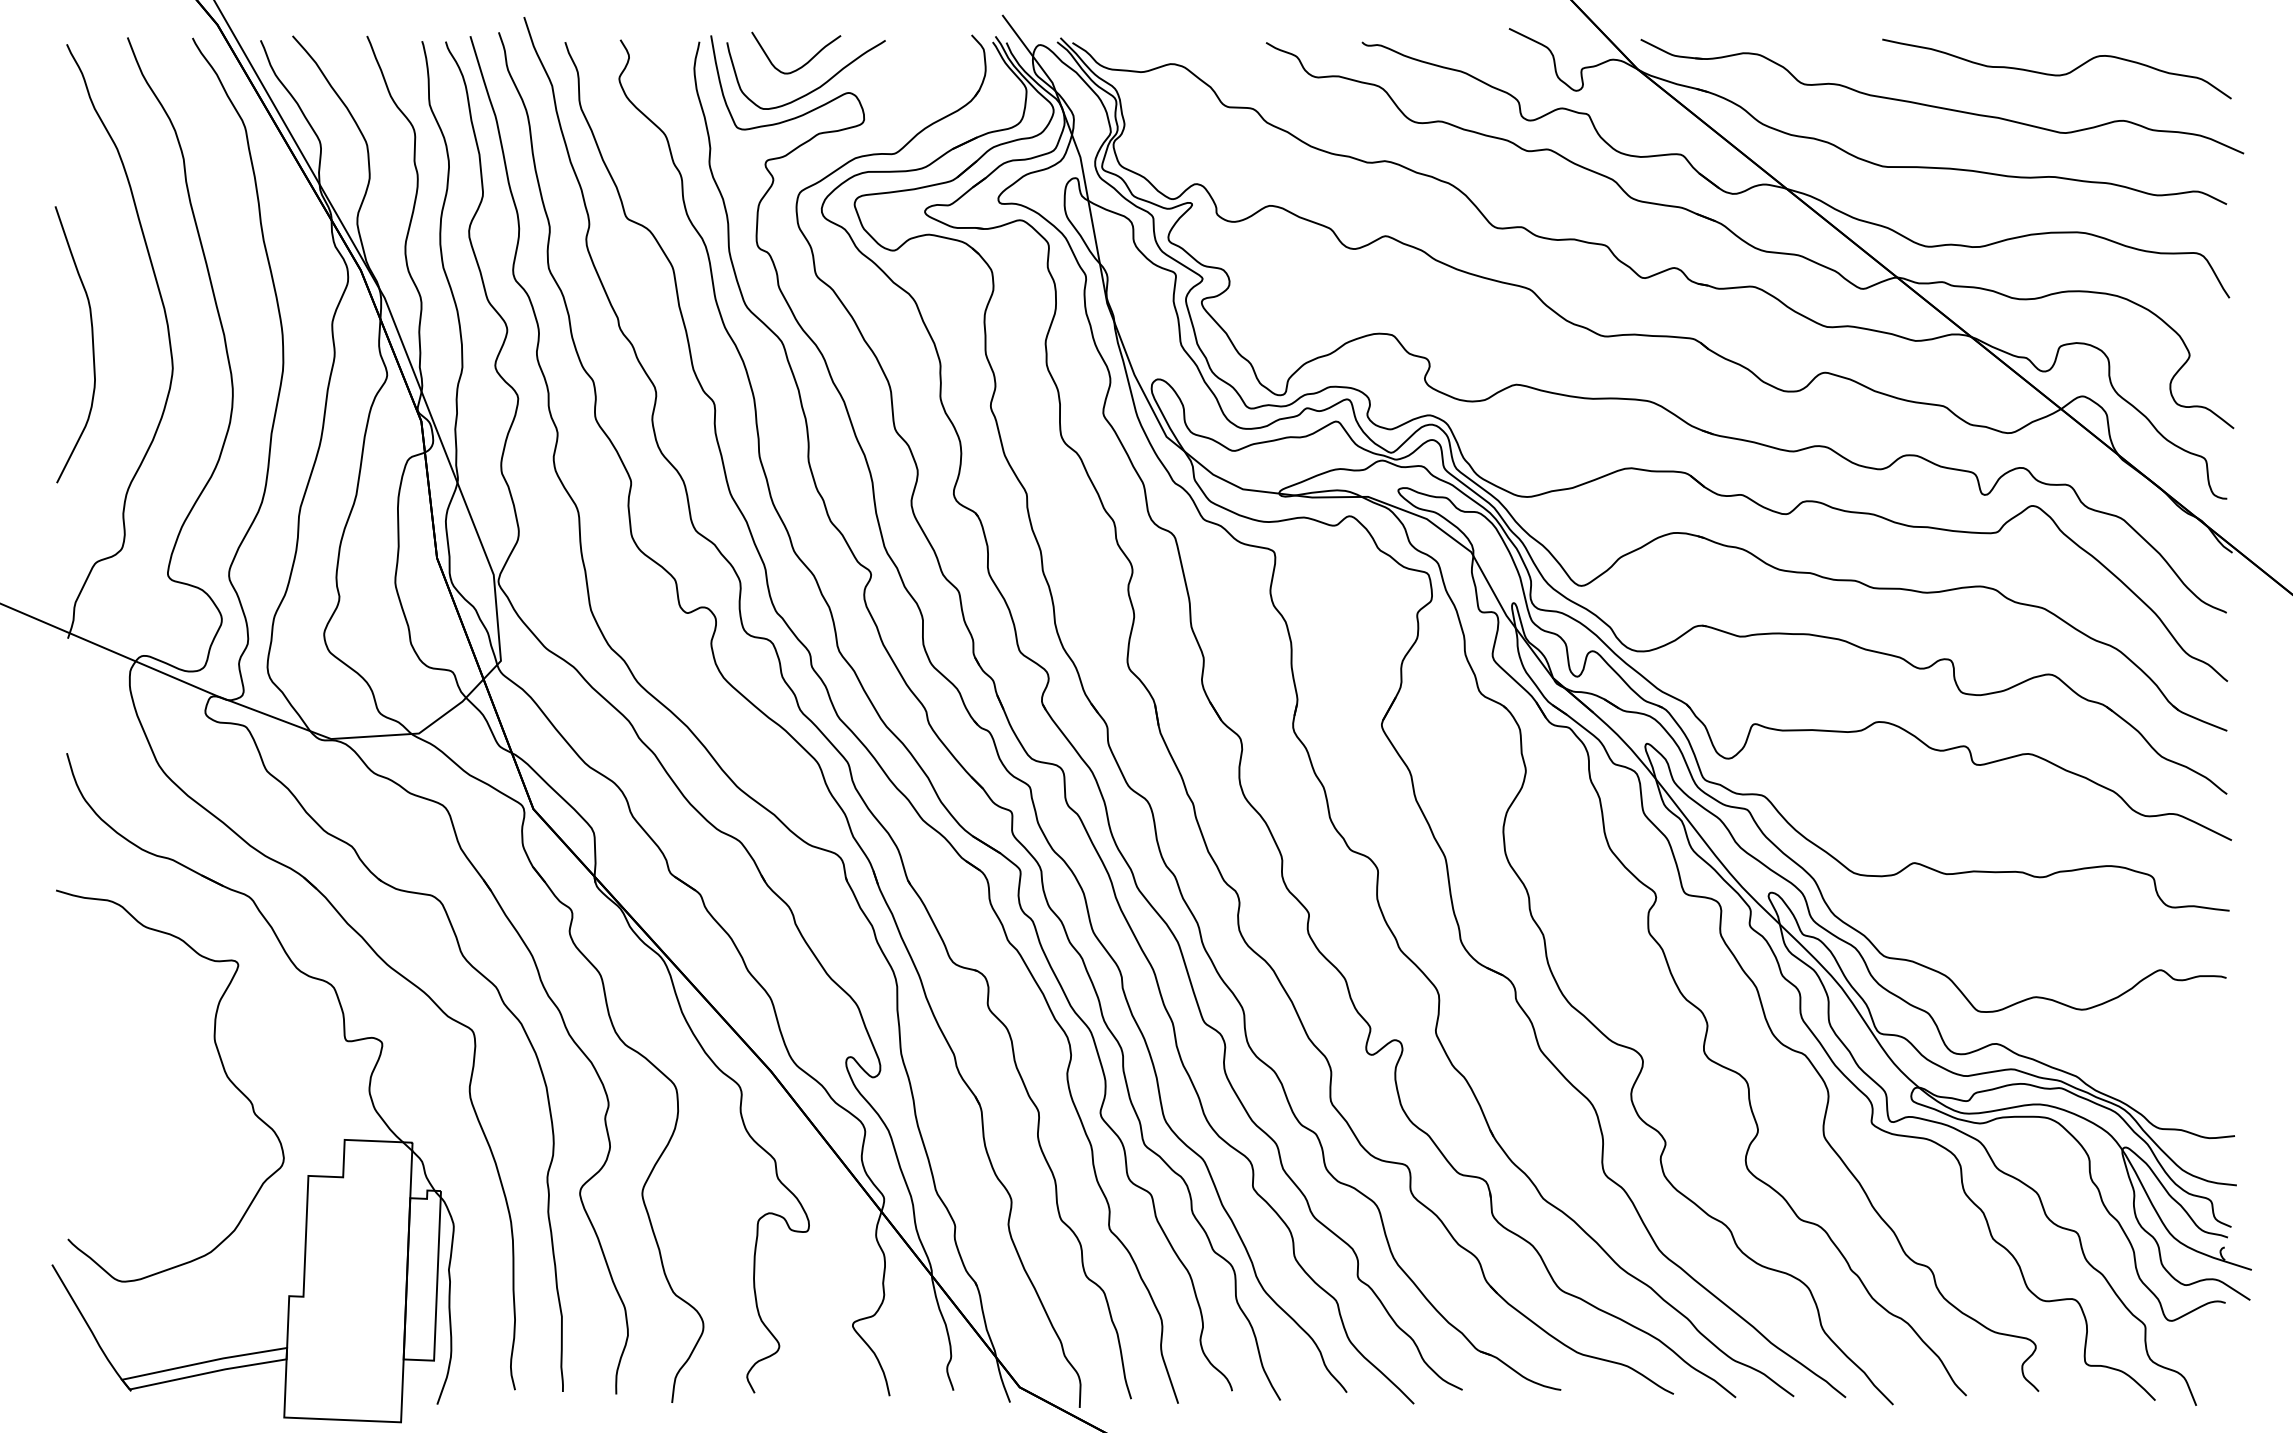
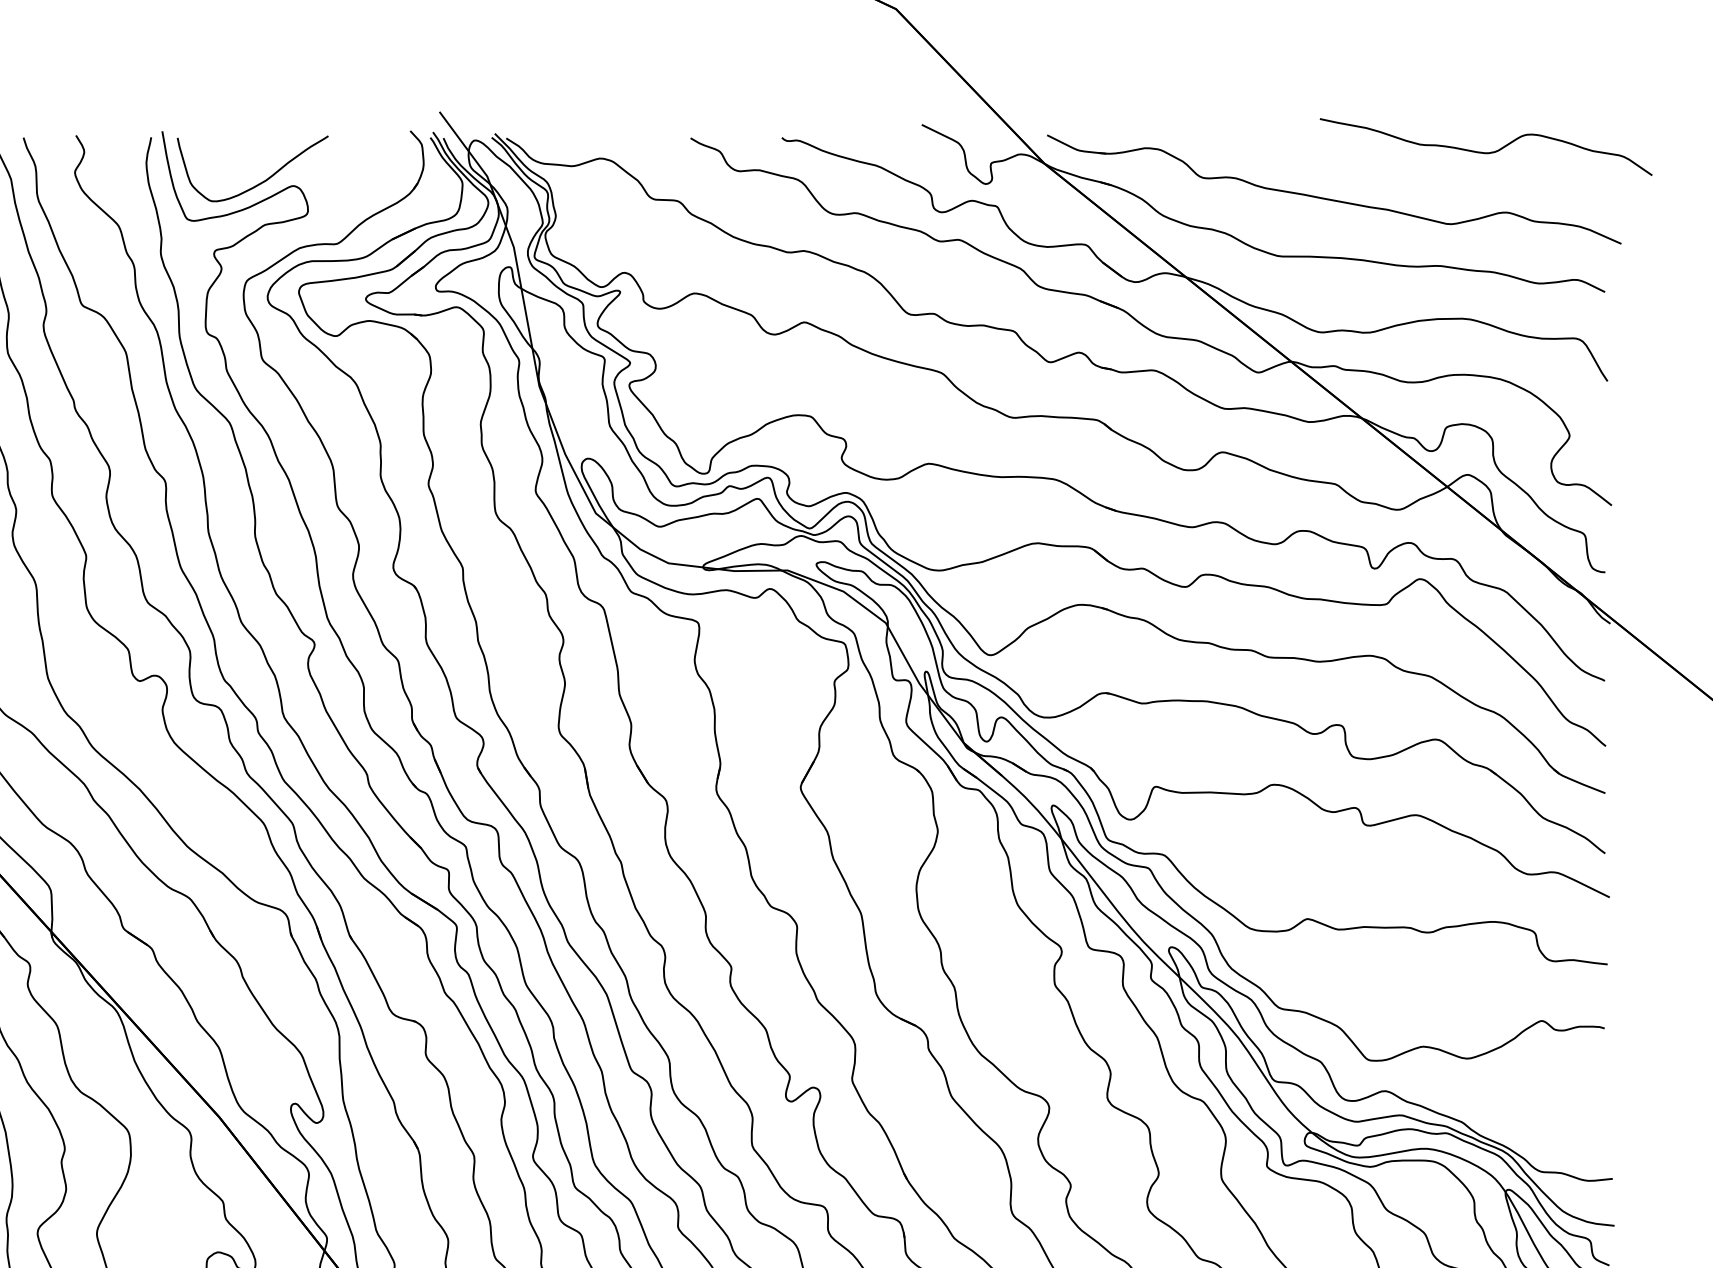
curve: (803, 64) -> (250, 158), removed
curve: (2056, 74) -> (1485, 152), moved

